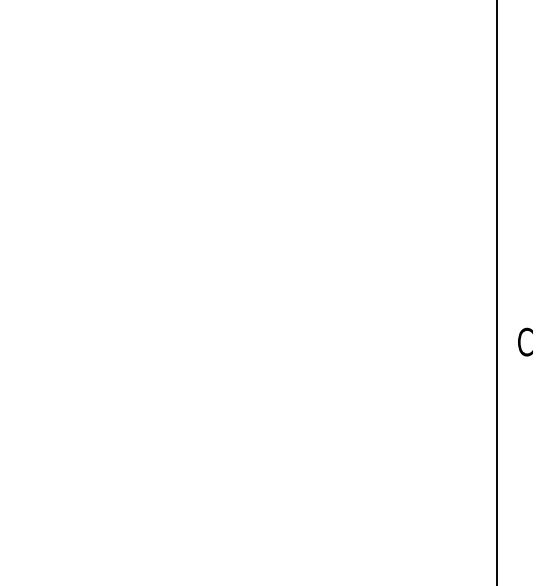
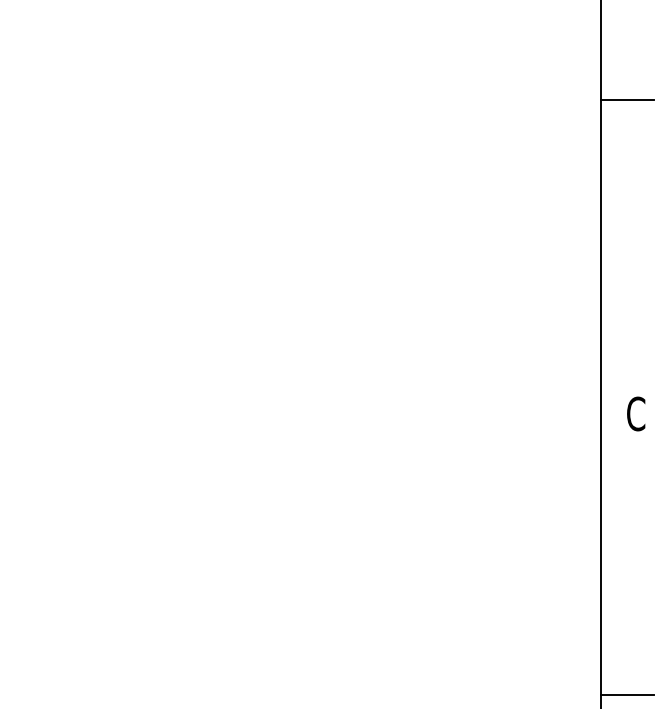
line: (518, 82) -> (627, 99), added
line: (518, 573) -> (627, 694), added

